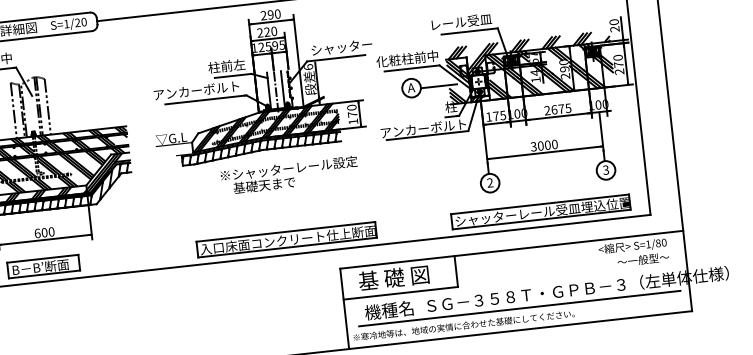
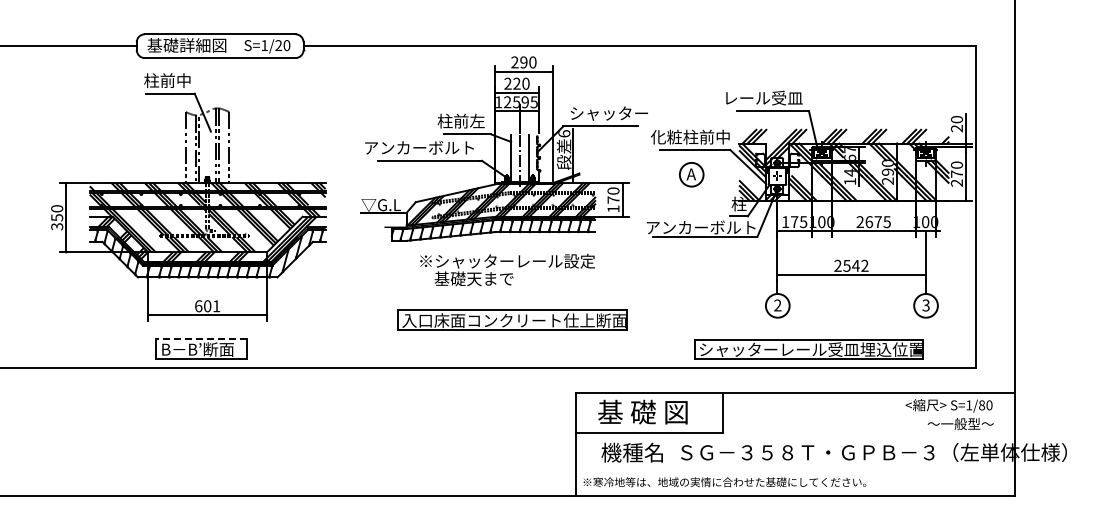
line: (438, 86) -> (726, 176), removed
text: (544, 145) -> (851, 265), 3000 -> 2542
text: (289, 175) -> (507, 269), moved
part: (540, 212) -> (808, 349), moved
text: (51, 232) -> (216, 306), 600 -> 601
part: (286, 239) -> (512, 319), moved
line: (42, 258) -> (201, 338), solid -> dashed
line: (519, 308) -> (797, 468), removed

